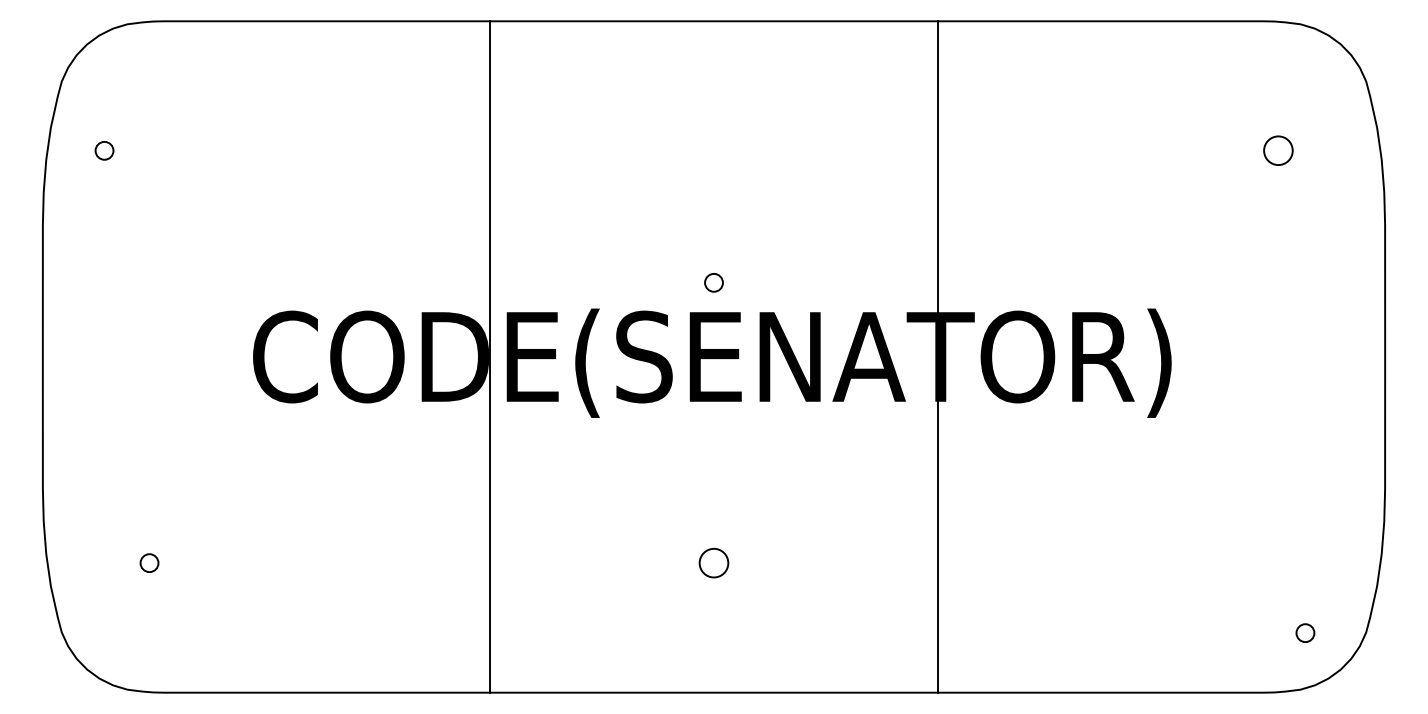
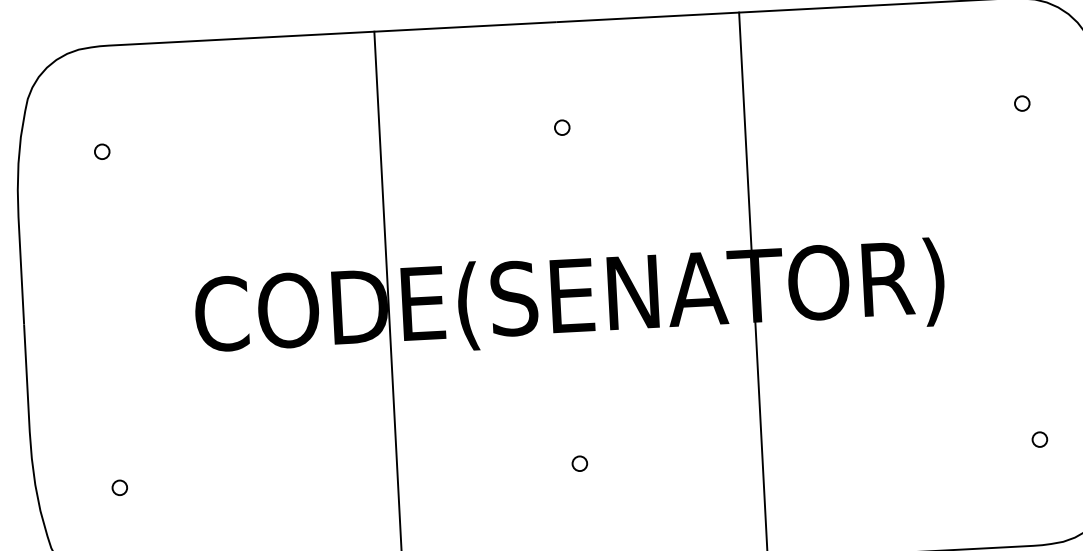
circle: (104, 150) -> (102, 151), moved
circle: (1278, 150) -> (1022, 103), size x0.62
circle: (713, 282) -> (561, 127), moved
circle: (713, 563) -> (579, 464), size x0.62
circle: (1305, 632) -> (1039, 439), moved

